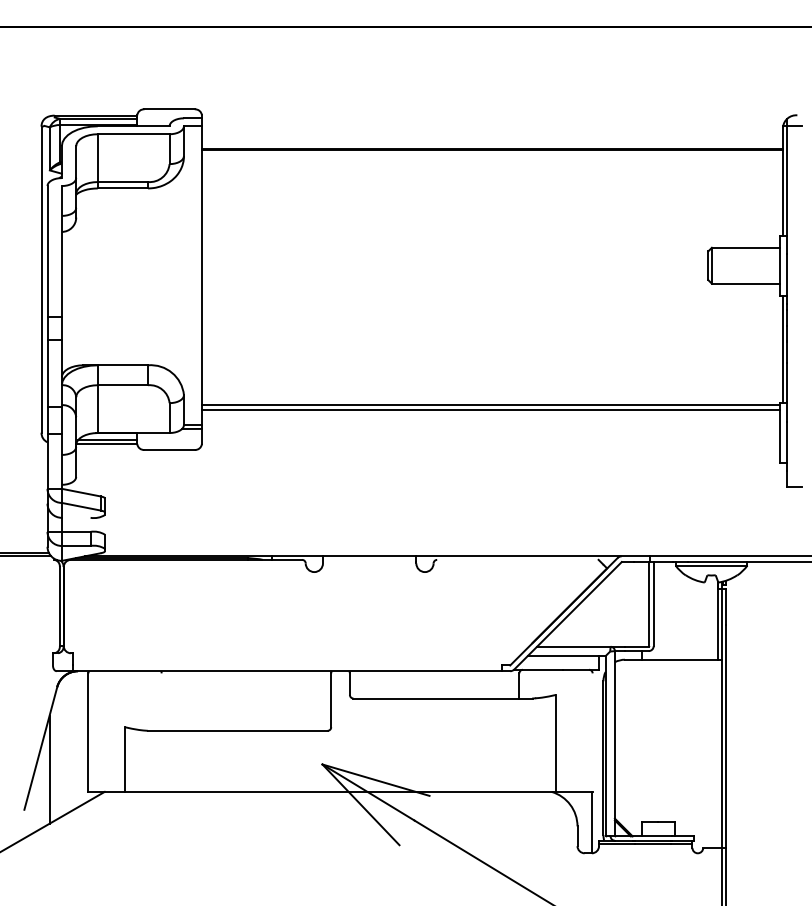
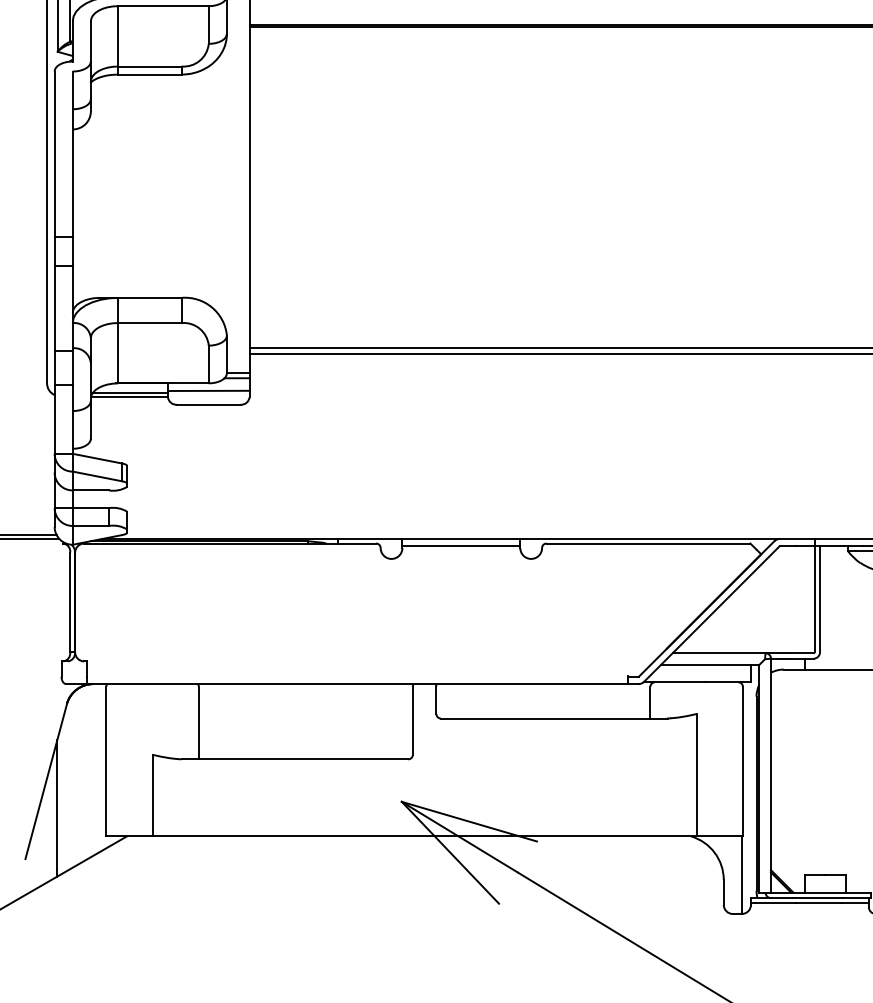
line: (169, 438) -> (208, 390), added
line: (75, 517) -> (89, 490), added
line: (517, 559) -> (648, 543), added
line: (369, 562) -> (461, 546), added
line: (161, 701) -> (198, 722), added
line: (592, 732) -> (742, 761), added

